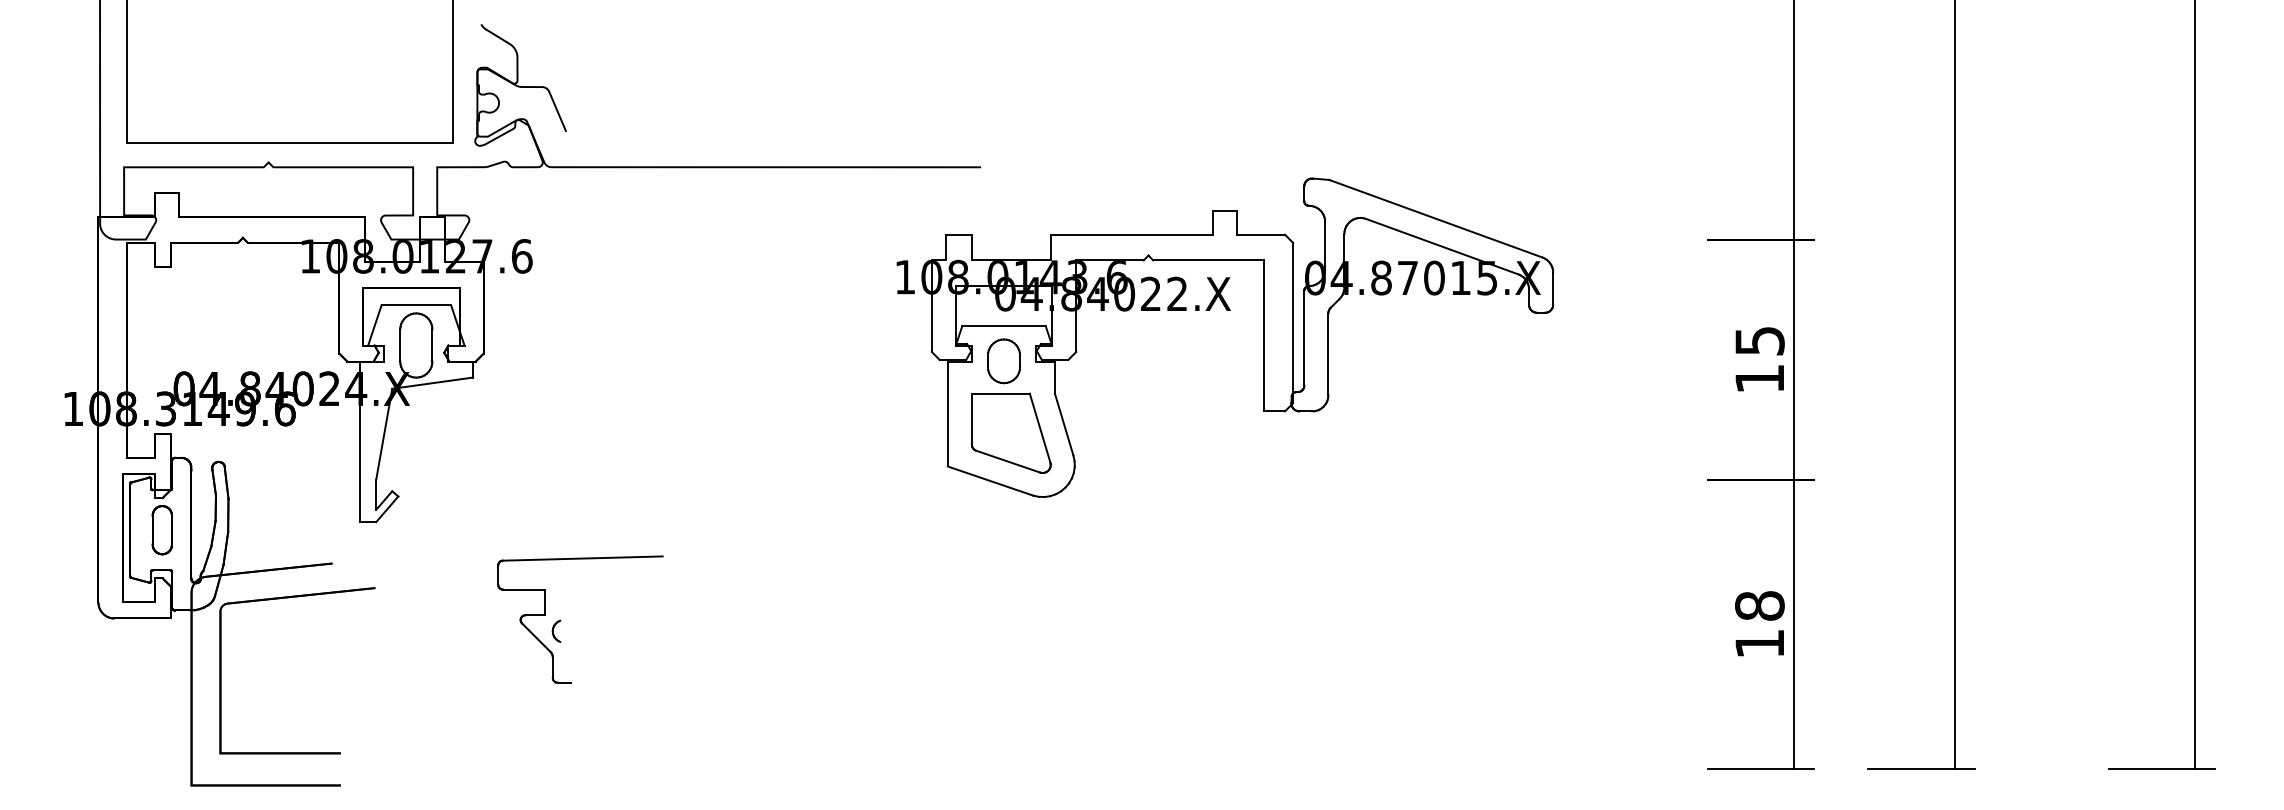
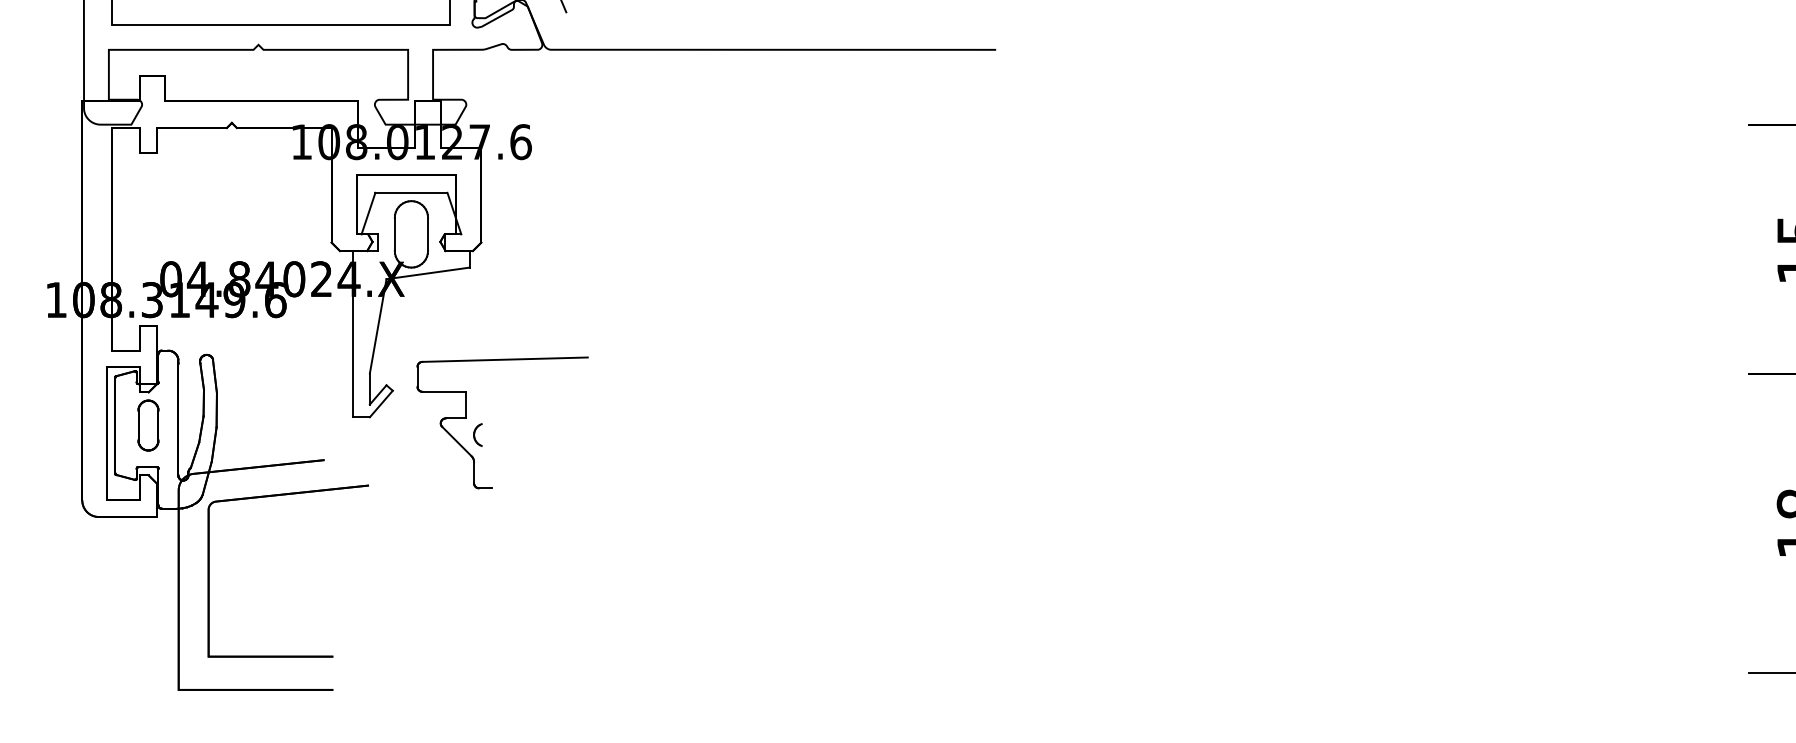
part: (1226, 310) -> (1250, 198), removed
part: (561, 620) -> (483, 423), moved

